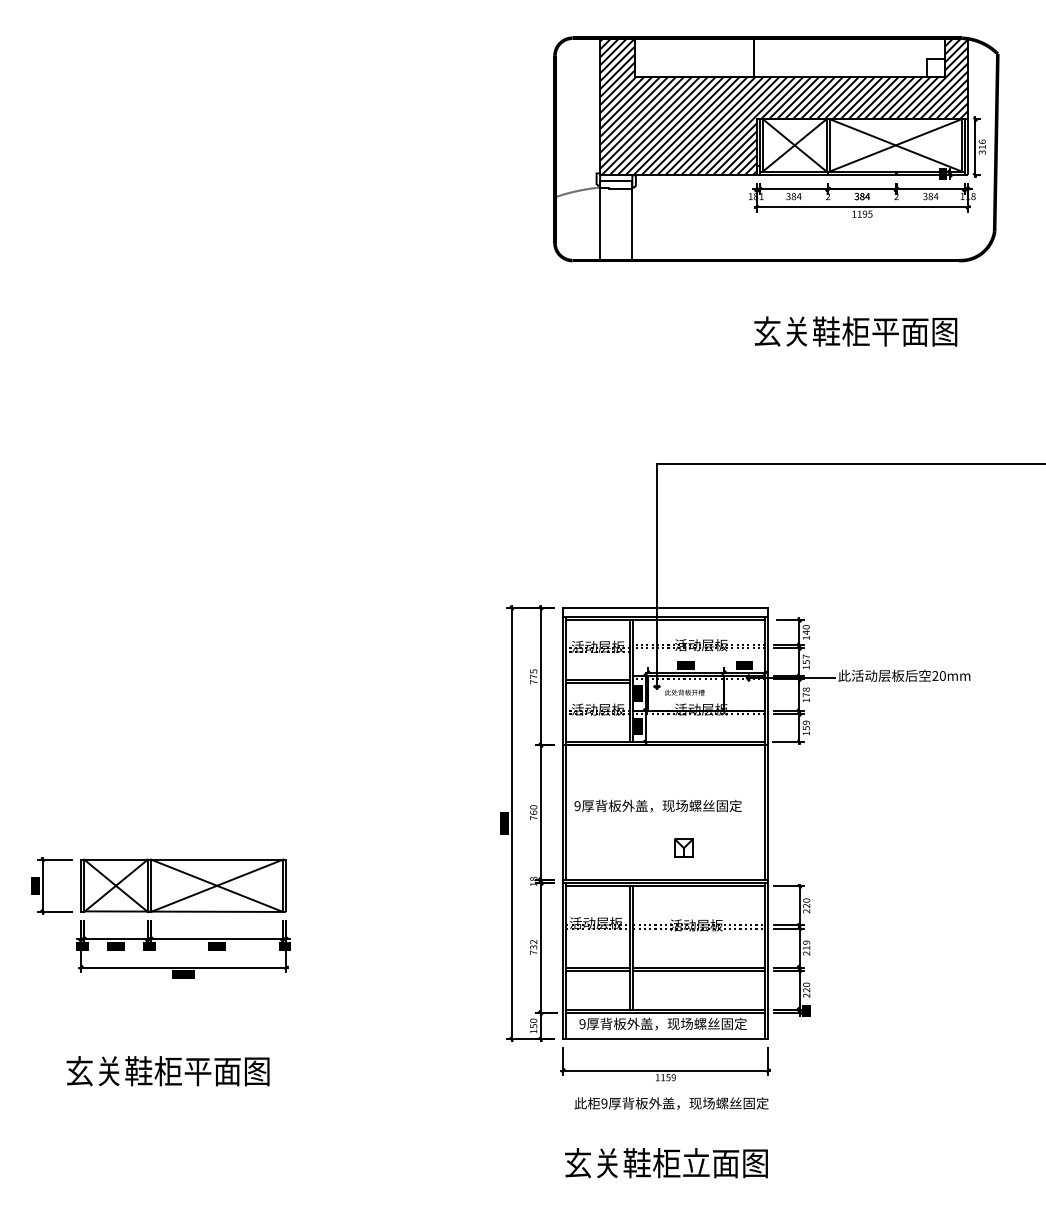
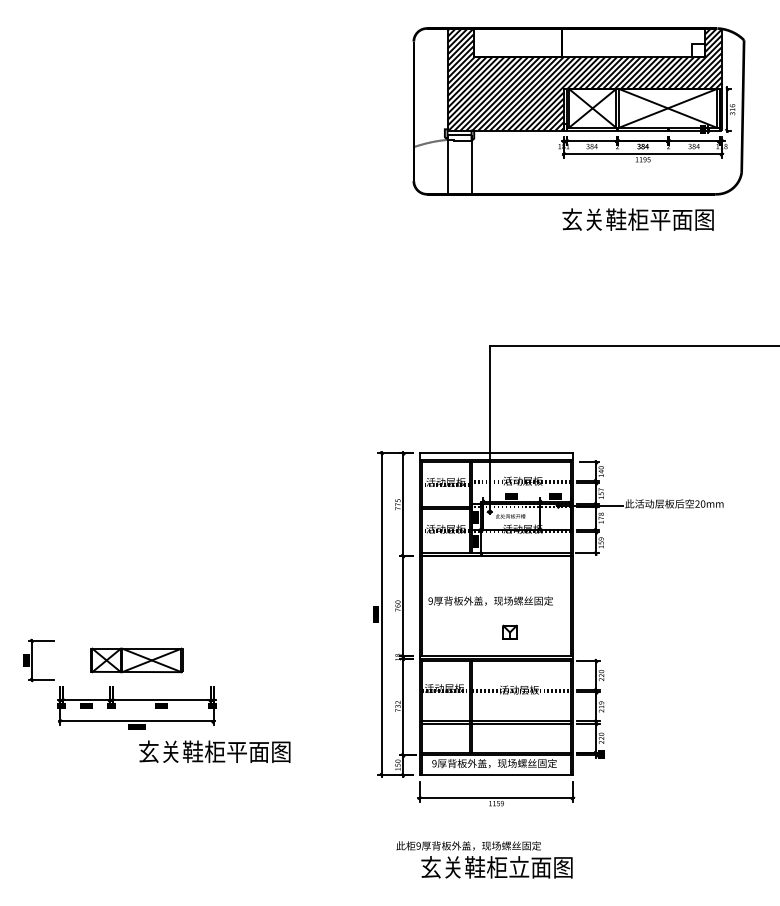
text: (855, 331) -> (637, 219), moved
part: (183, 885) -> (136, 660), size x0.6
text: (167, 1071) -> (214, 752), moved
text: (671, 1103) -> (468, 845), moved

